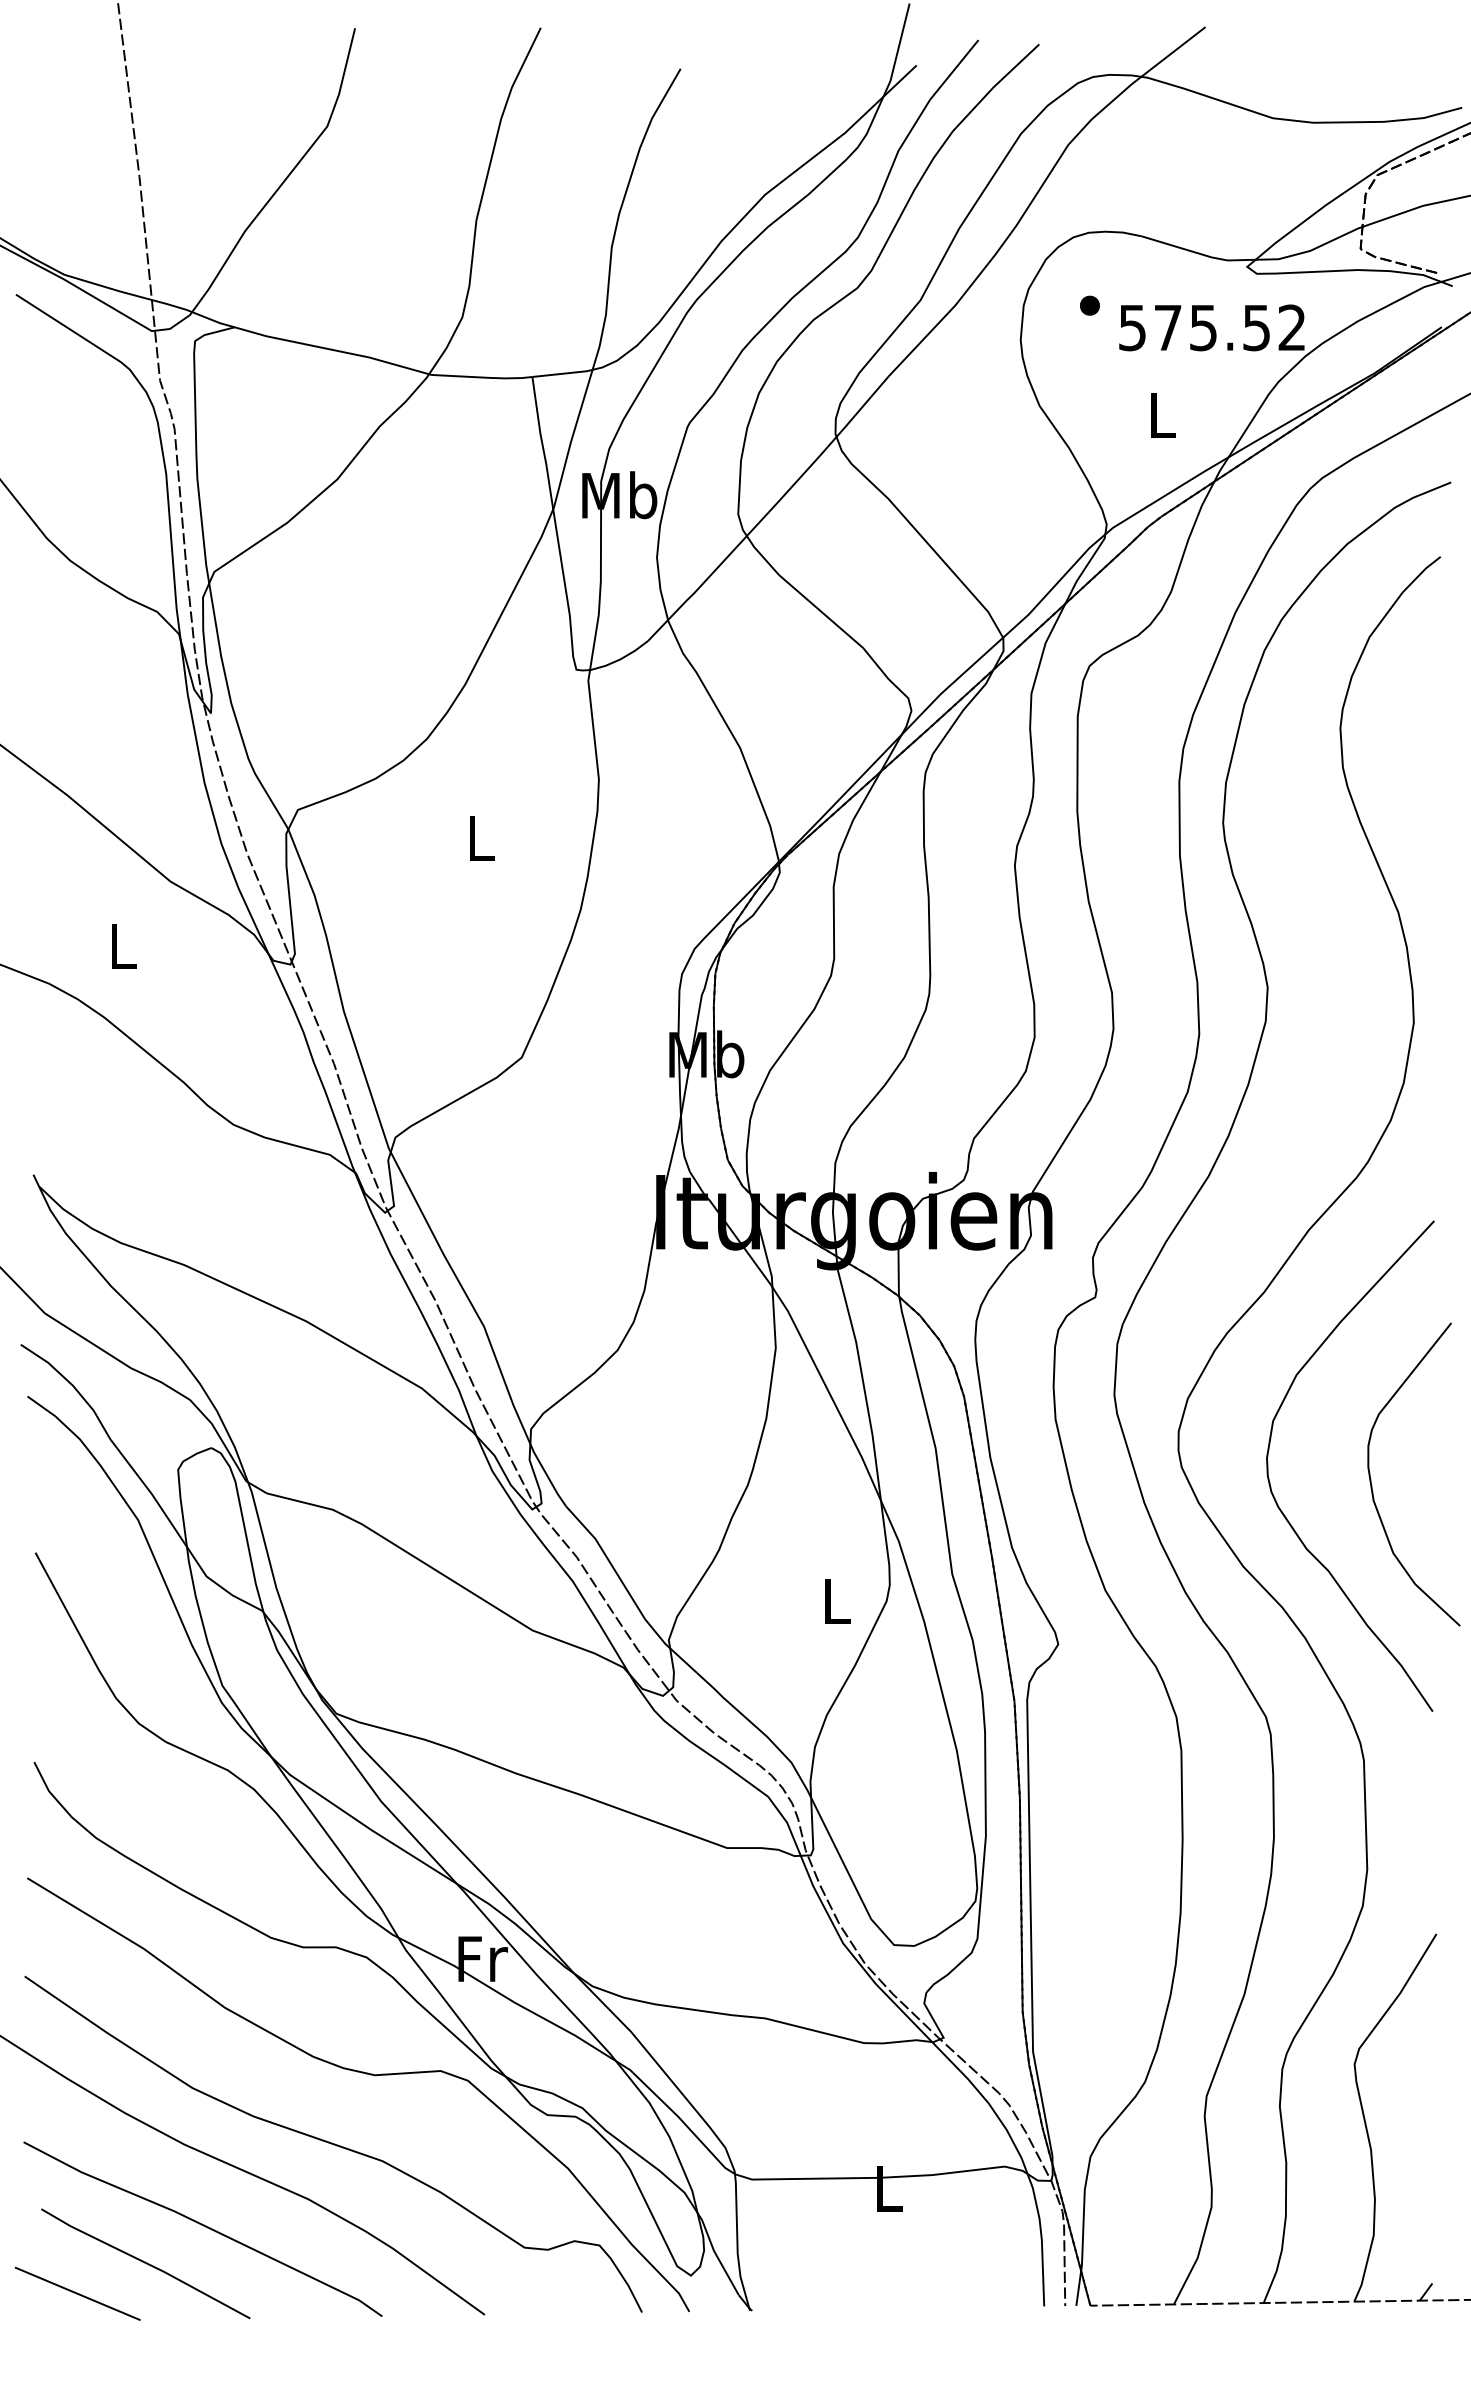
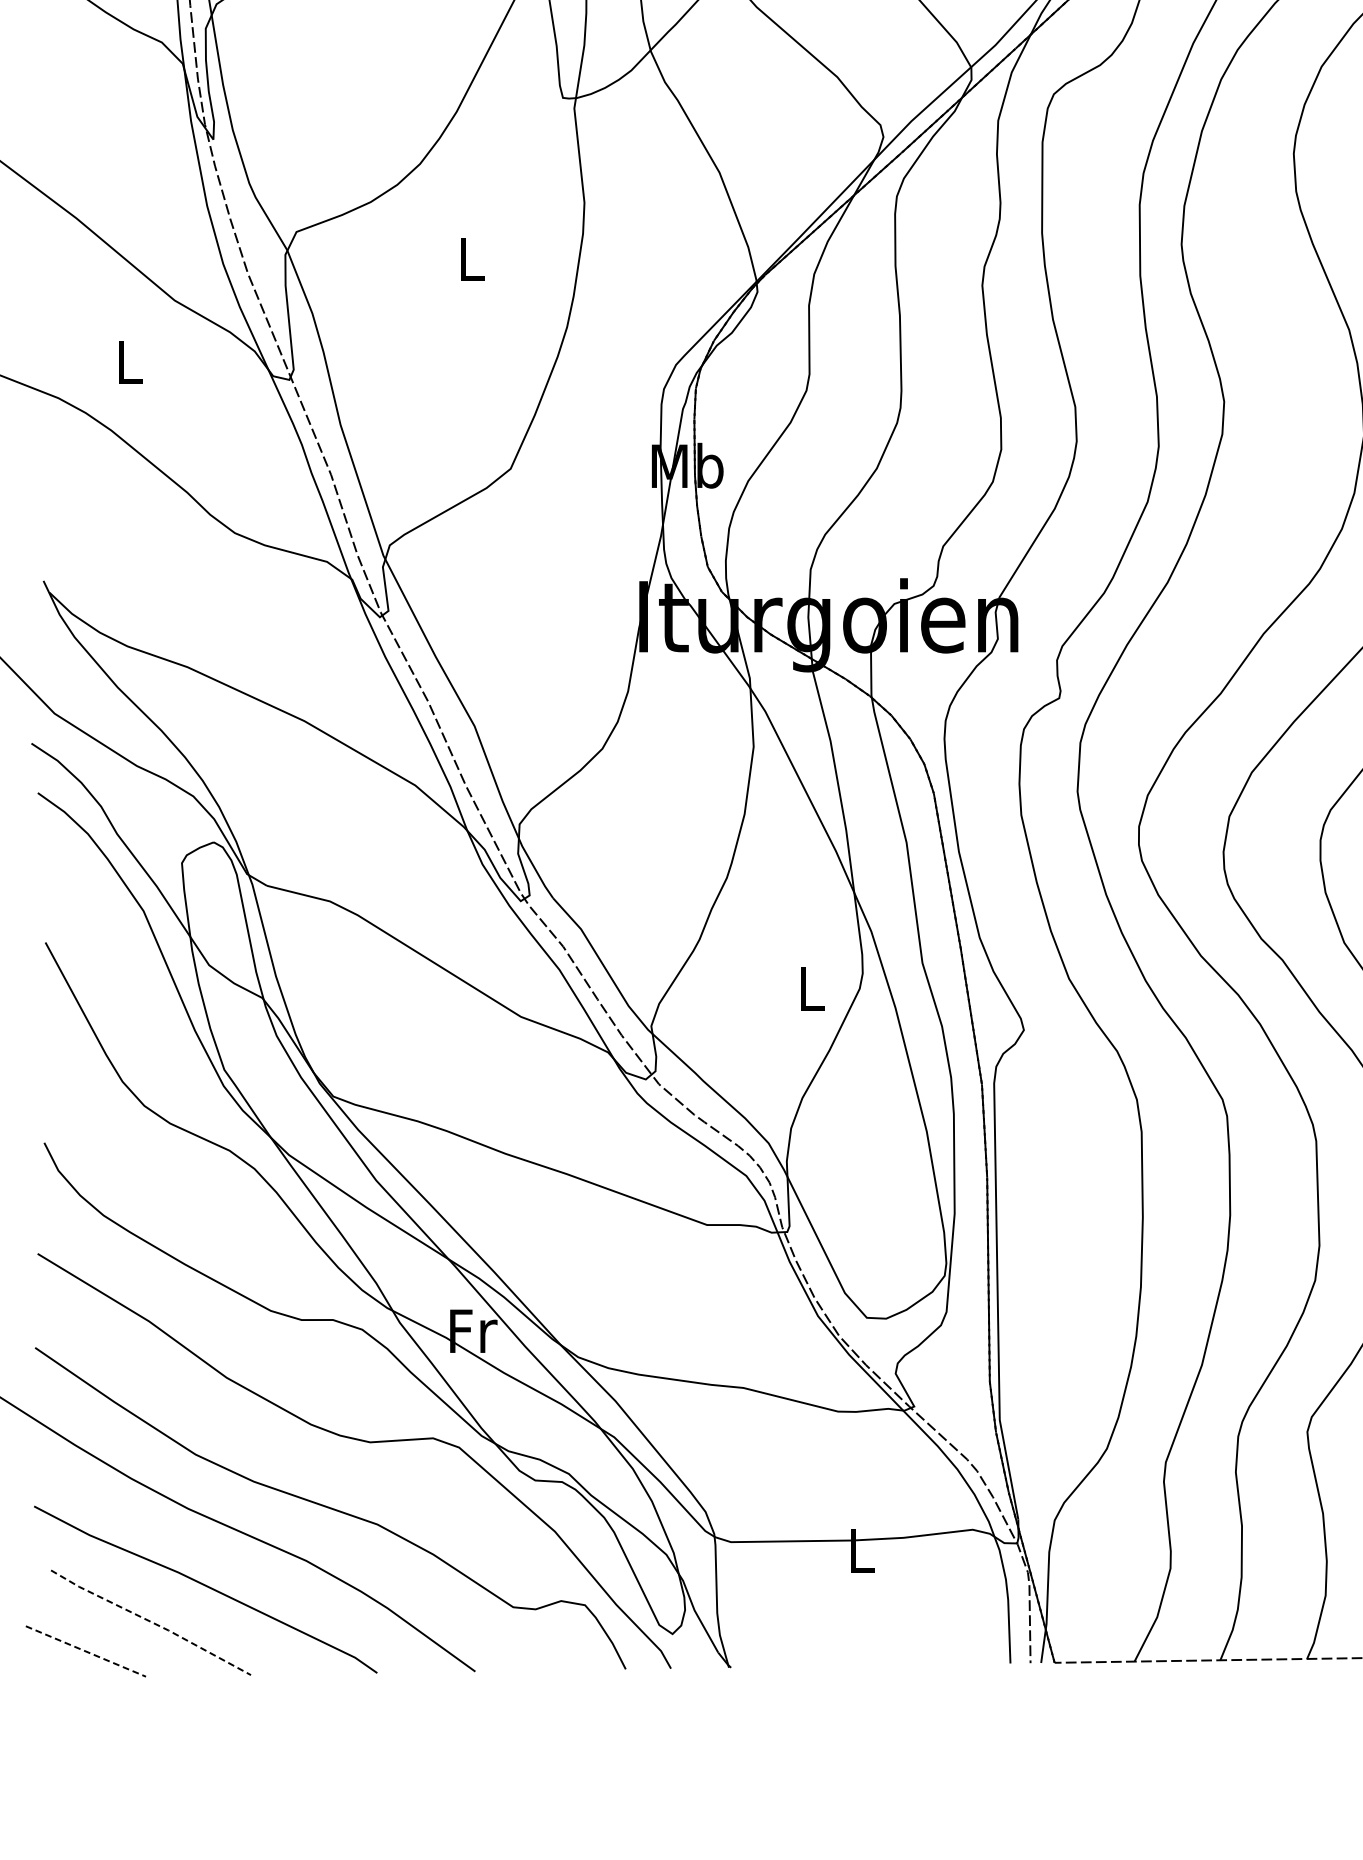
line: (145, 2262) -> (150, 1621), solid -> dashed
line: (78, 2294) -> (86, 1652), solid -> dashed

